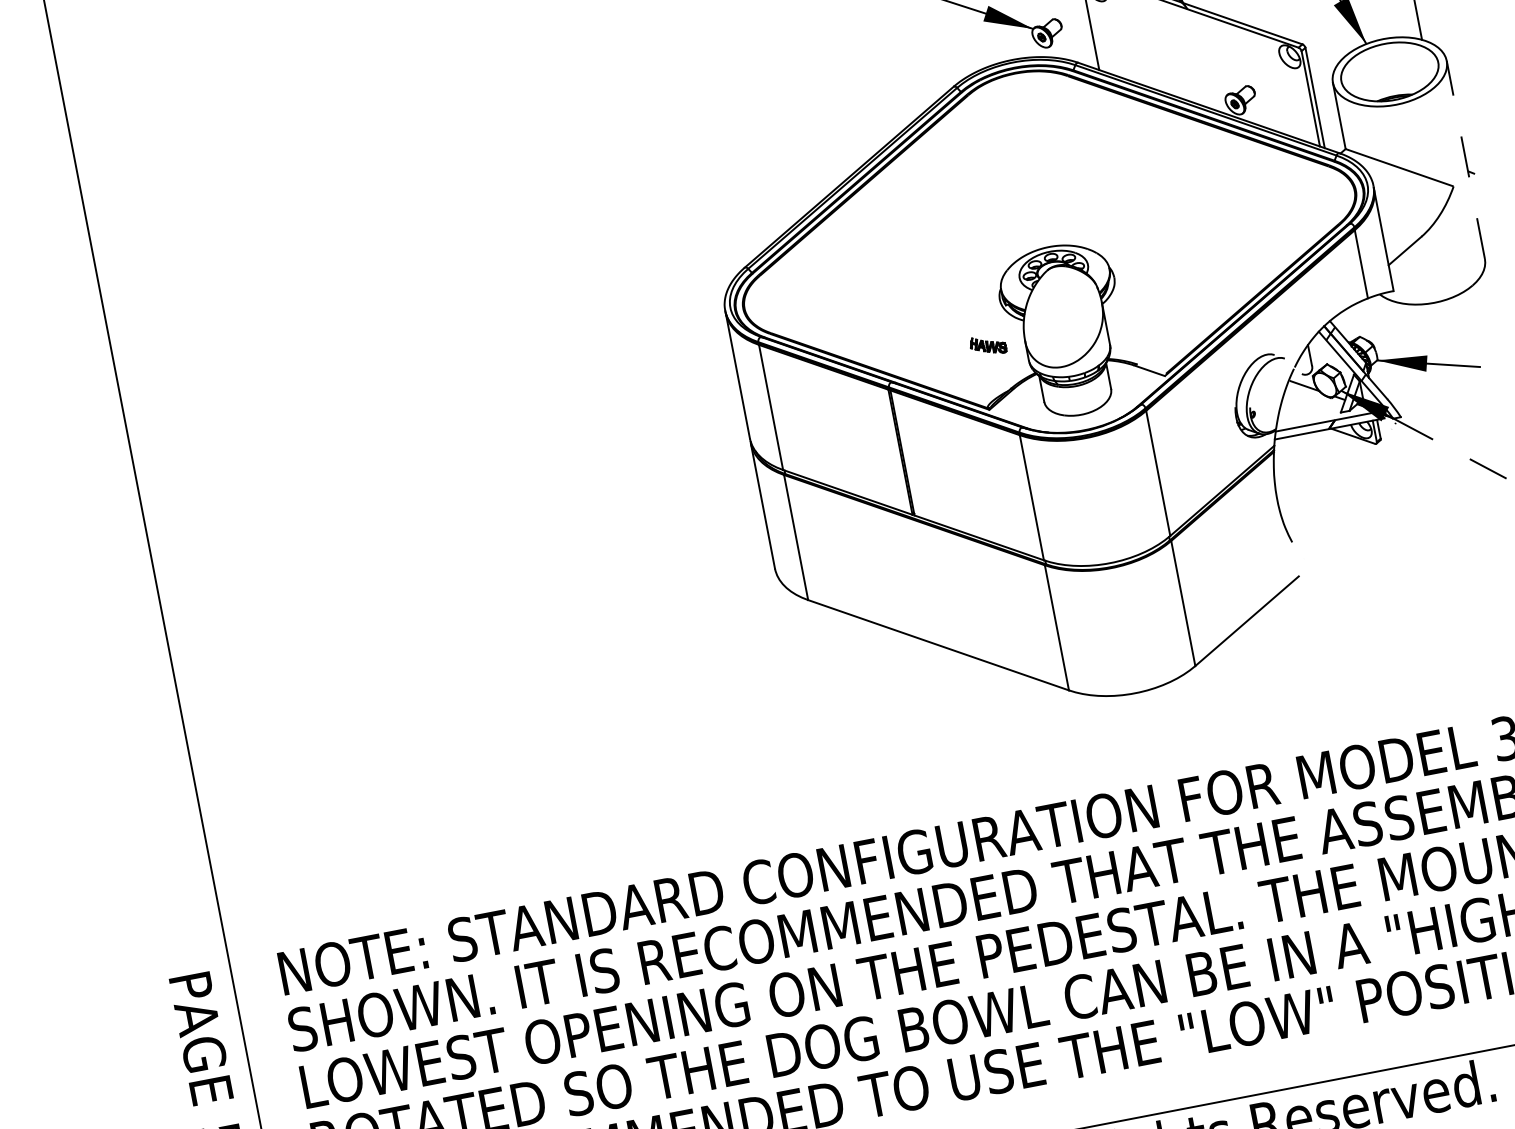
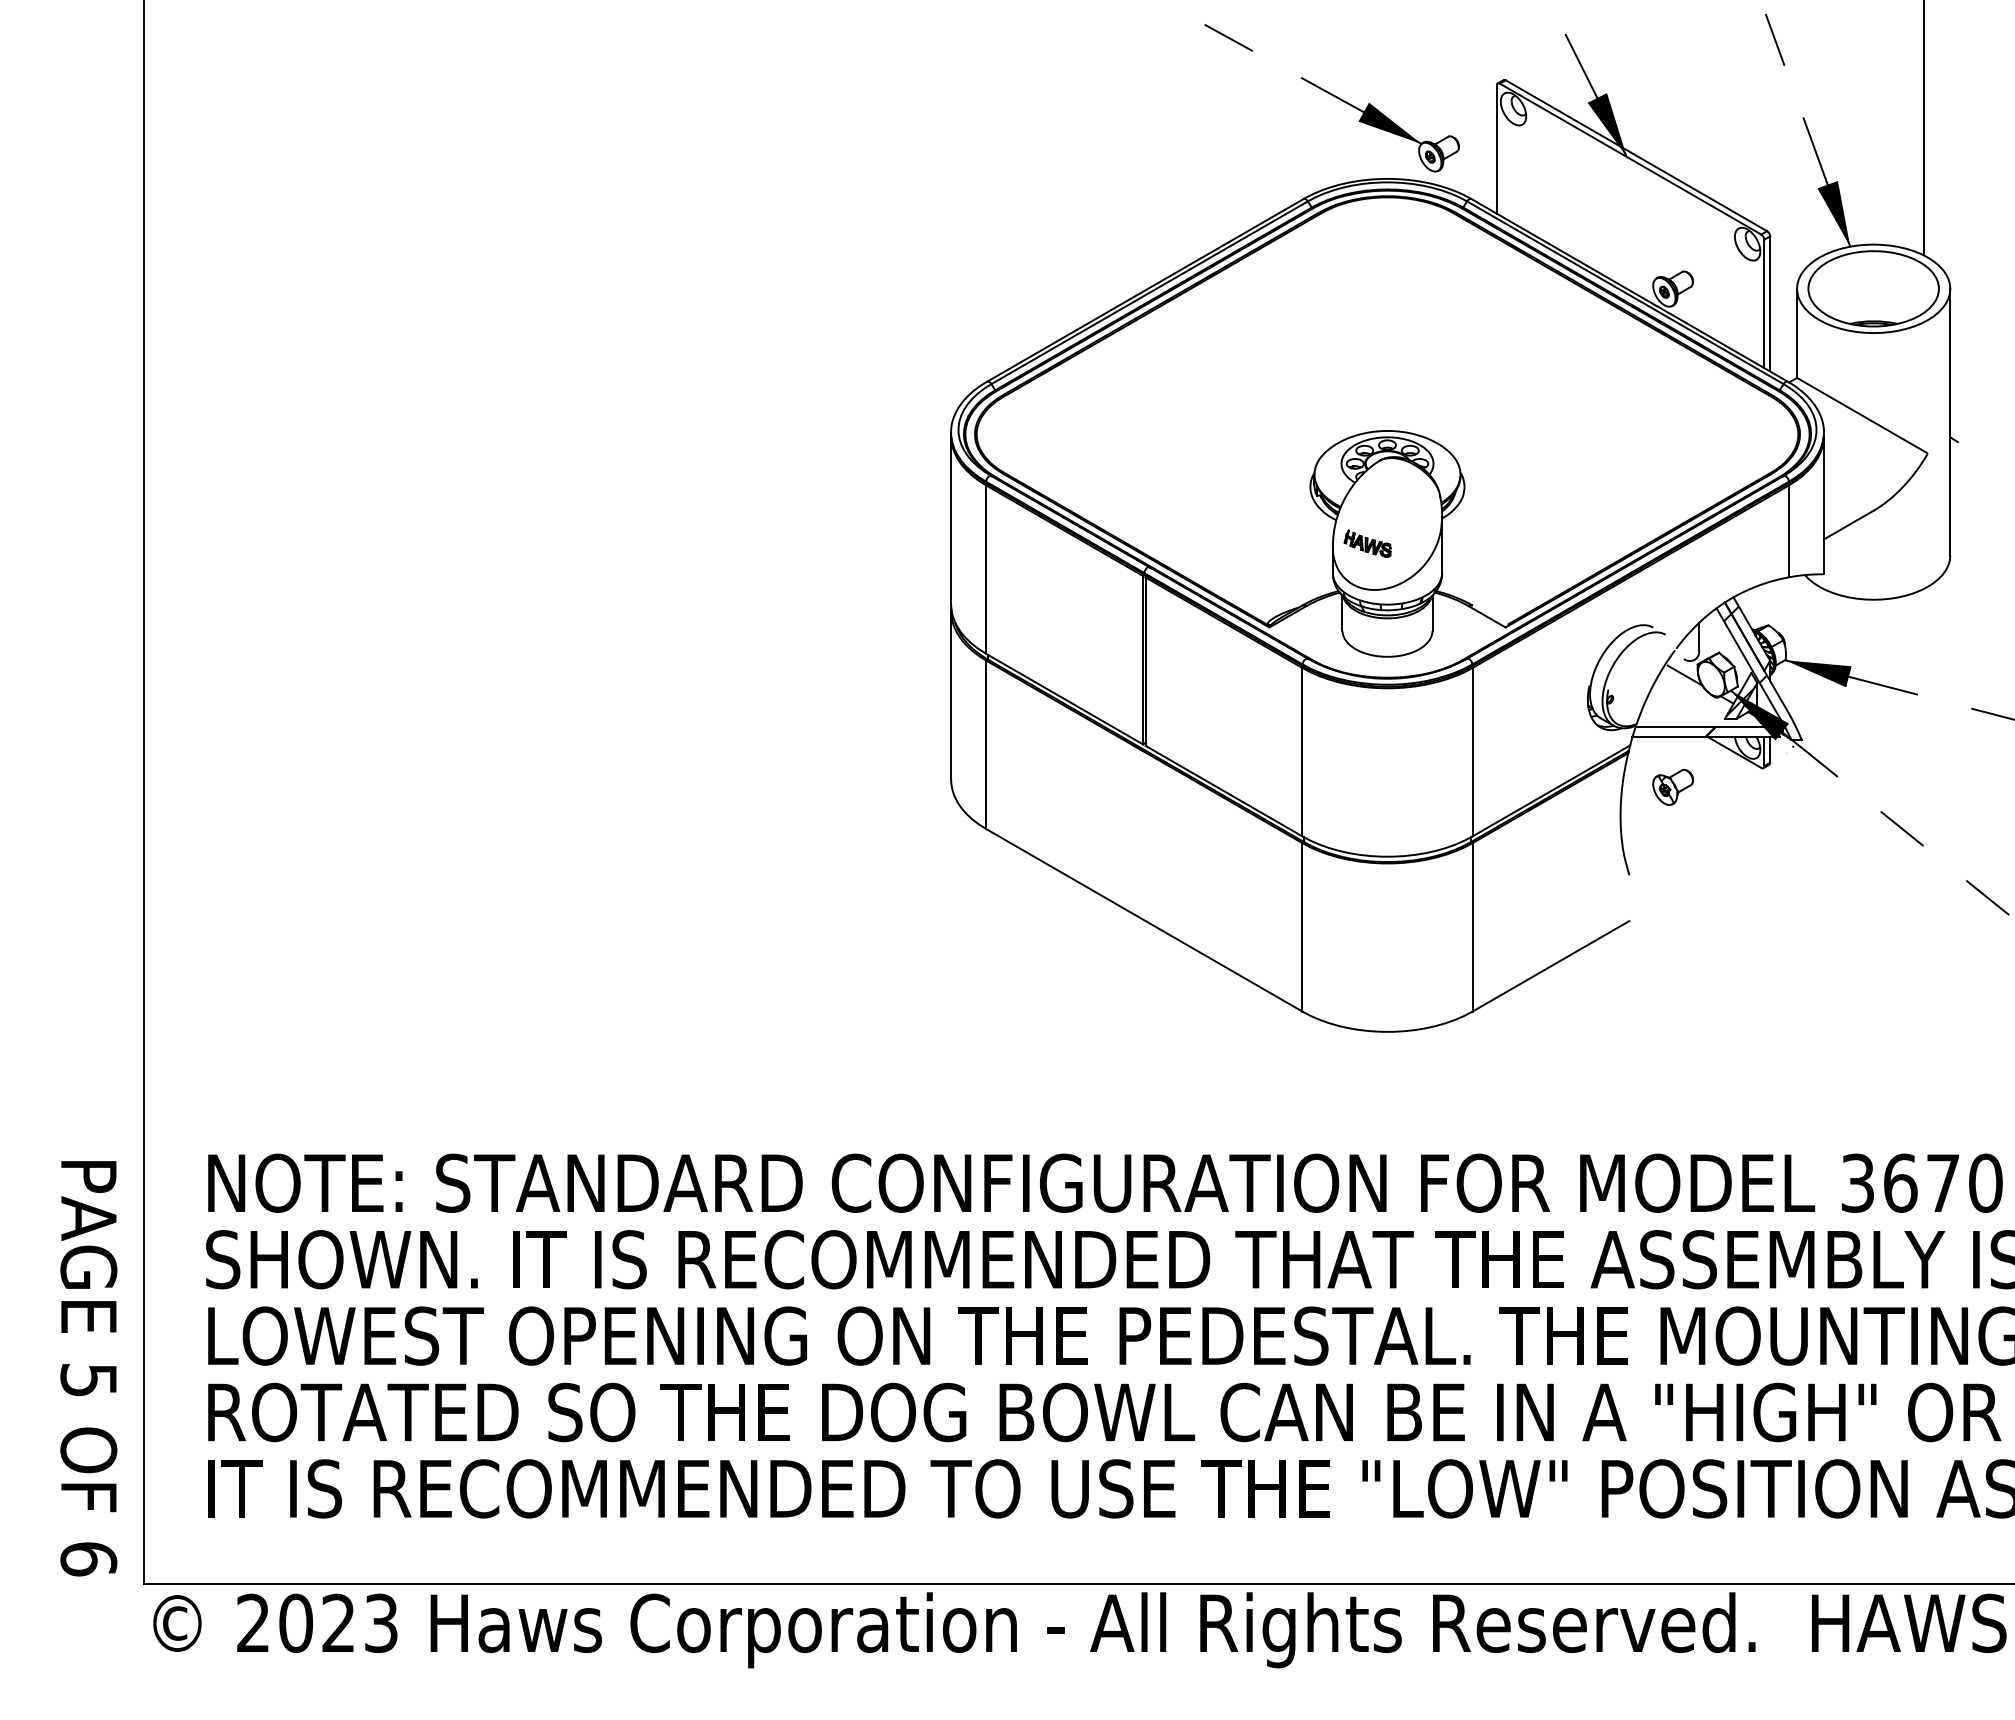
line: (1465, 159) -> (1950, 421), dashed -> solid
part: (987, 345) -> (1367, 543), moved
hatch: (1350, 398) -> (1740, 702), added
part: (1311, 470) -> (1672, 786), added

